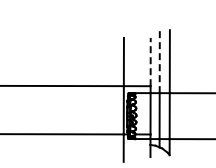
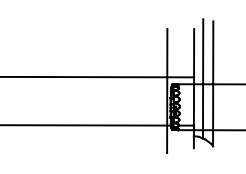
line: (160, 60) -> (203, 51), dashed -> solid
line: (151, 61) -> (194, 52), dashed -> solid

